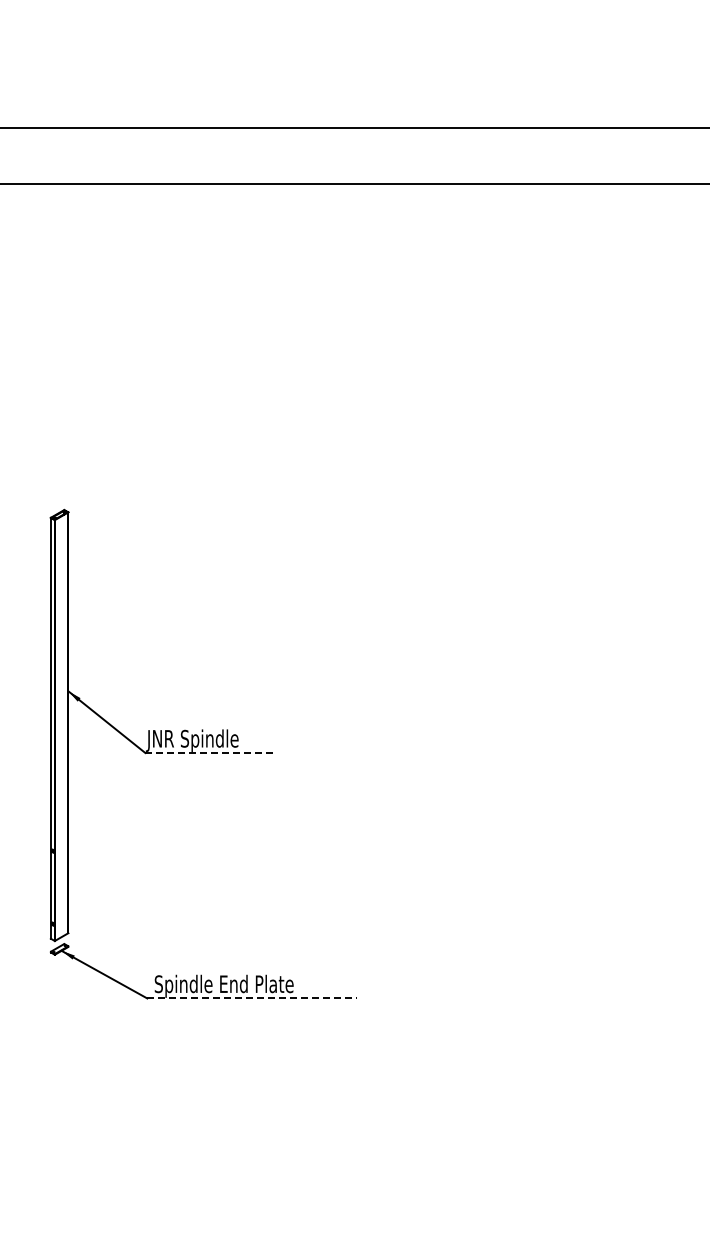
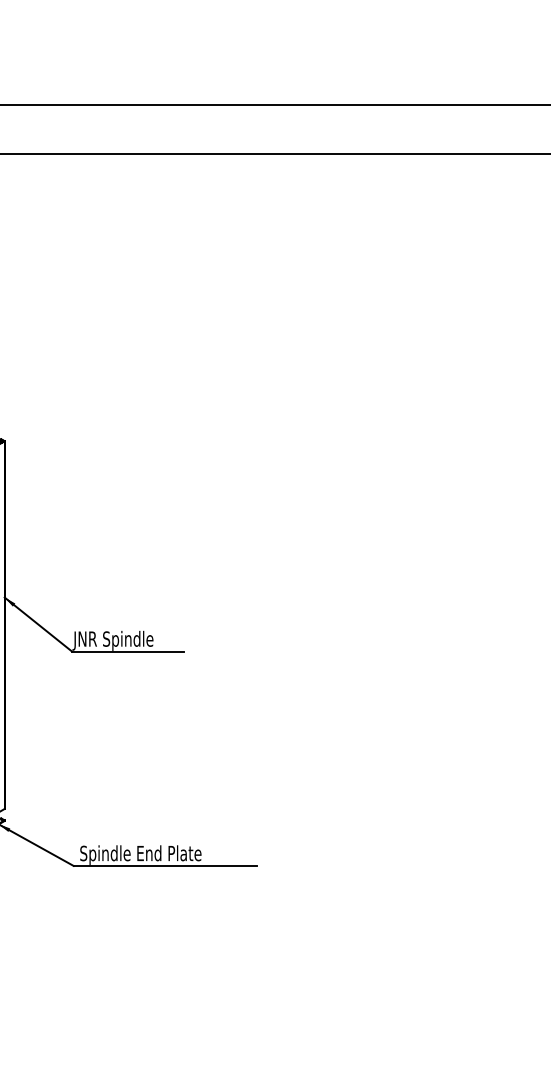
line: (209, 753) -> (128, 651), dashed -> solid
line: (252, 998) -> (165, 865), dashed -> solid

